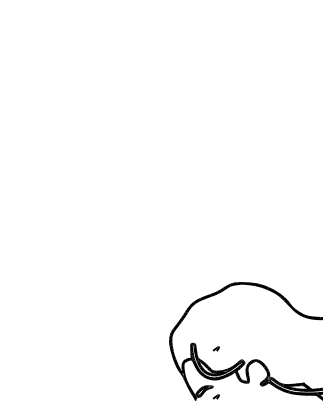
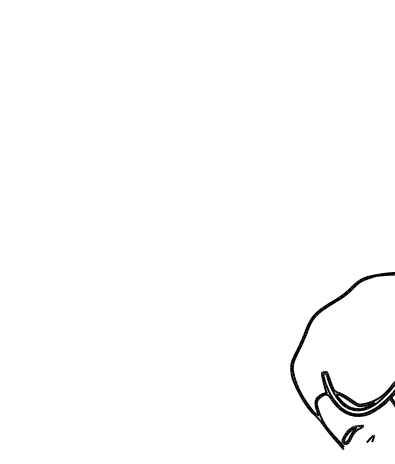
part: (215, 348) -> (356, 372), removed

